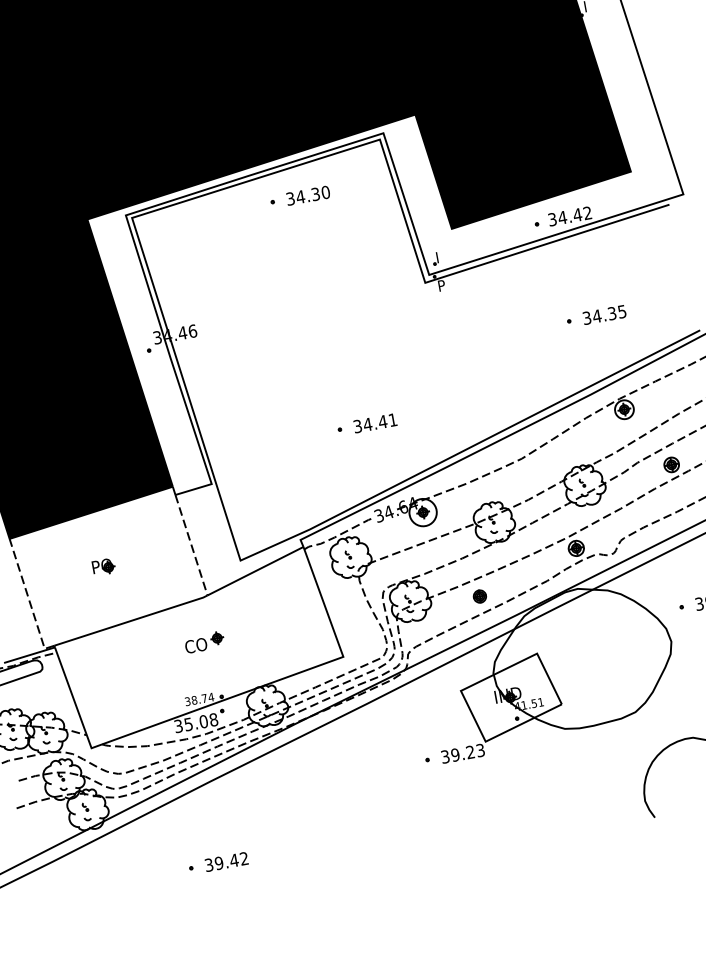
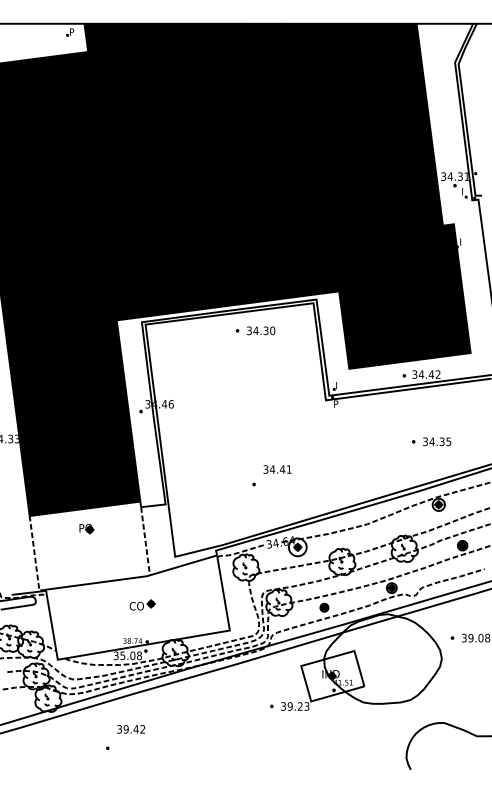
text: (375, 423) -> (277, 469), moved
part: (103, 567) -> (86, 529), moved
text: (227, 862) -> (131, 729), moved

